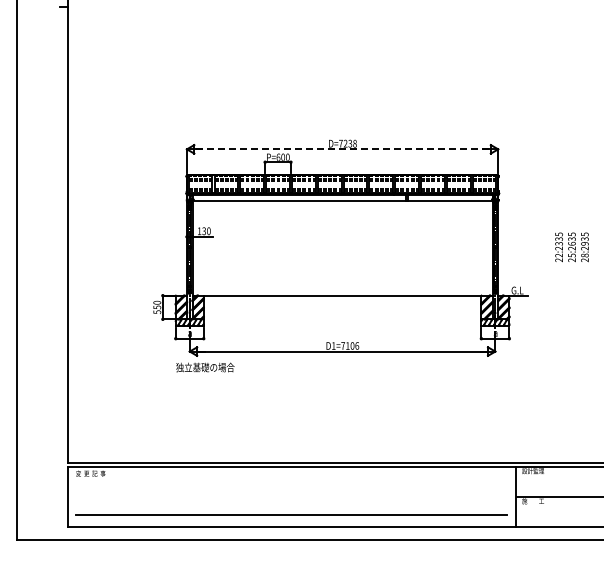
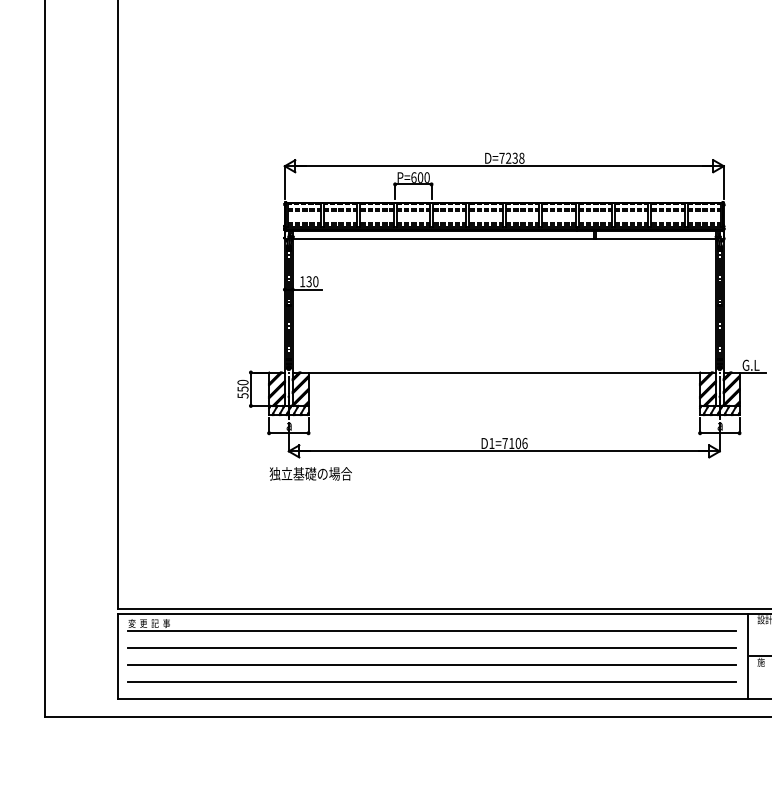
line: (343, 149) -> (505, 166), dashed -> solid
line: (290, 478) -> (430, 630), added
line: (290, 490) -> (430, 647), added
line: (290, 502) -> (430, 664), added

